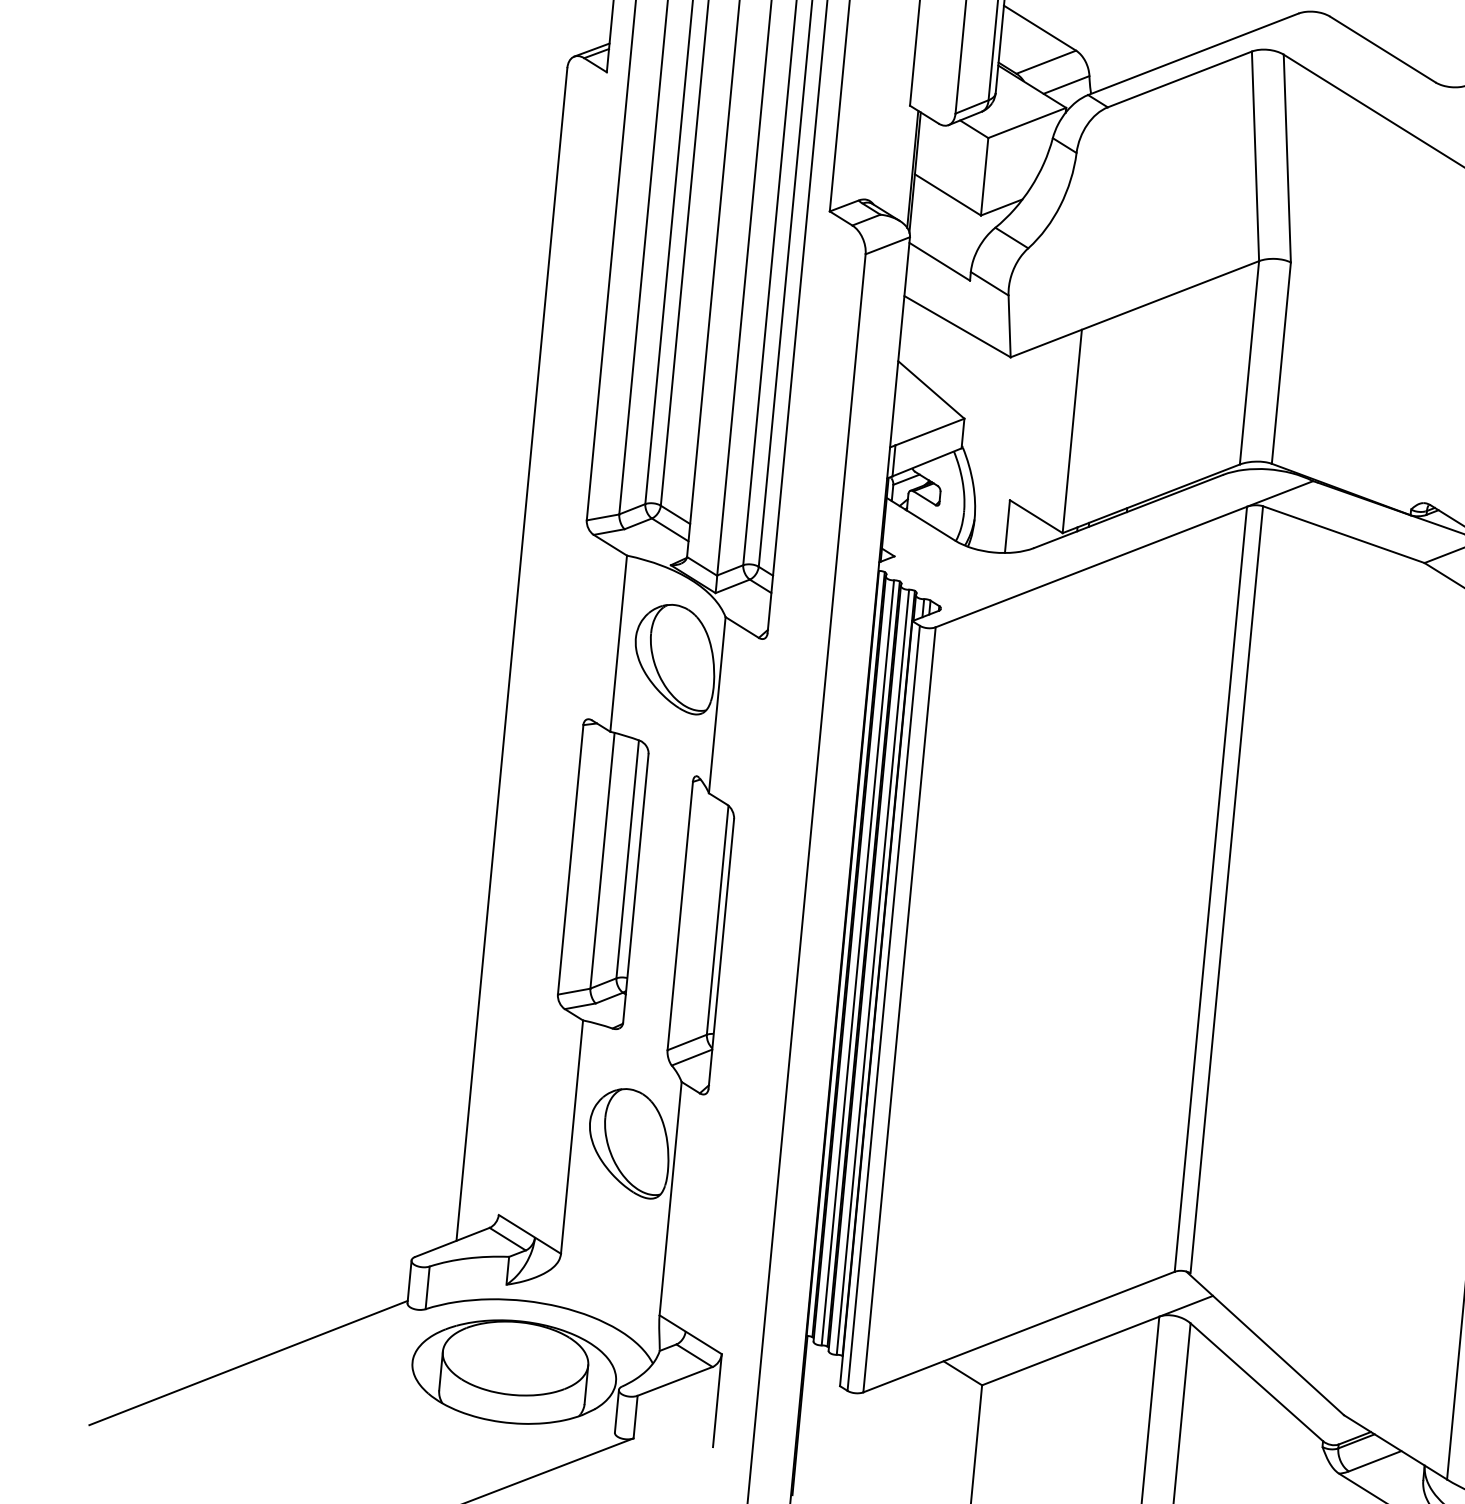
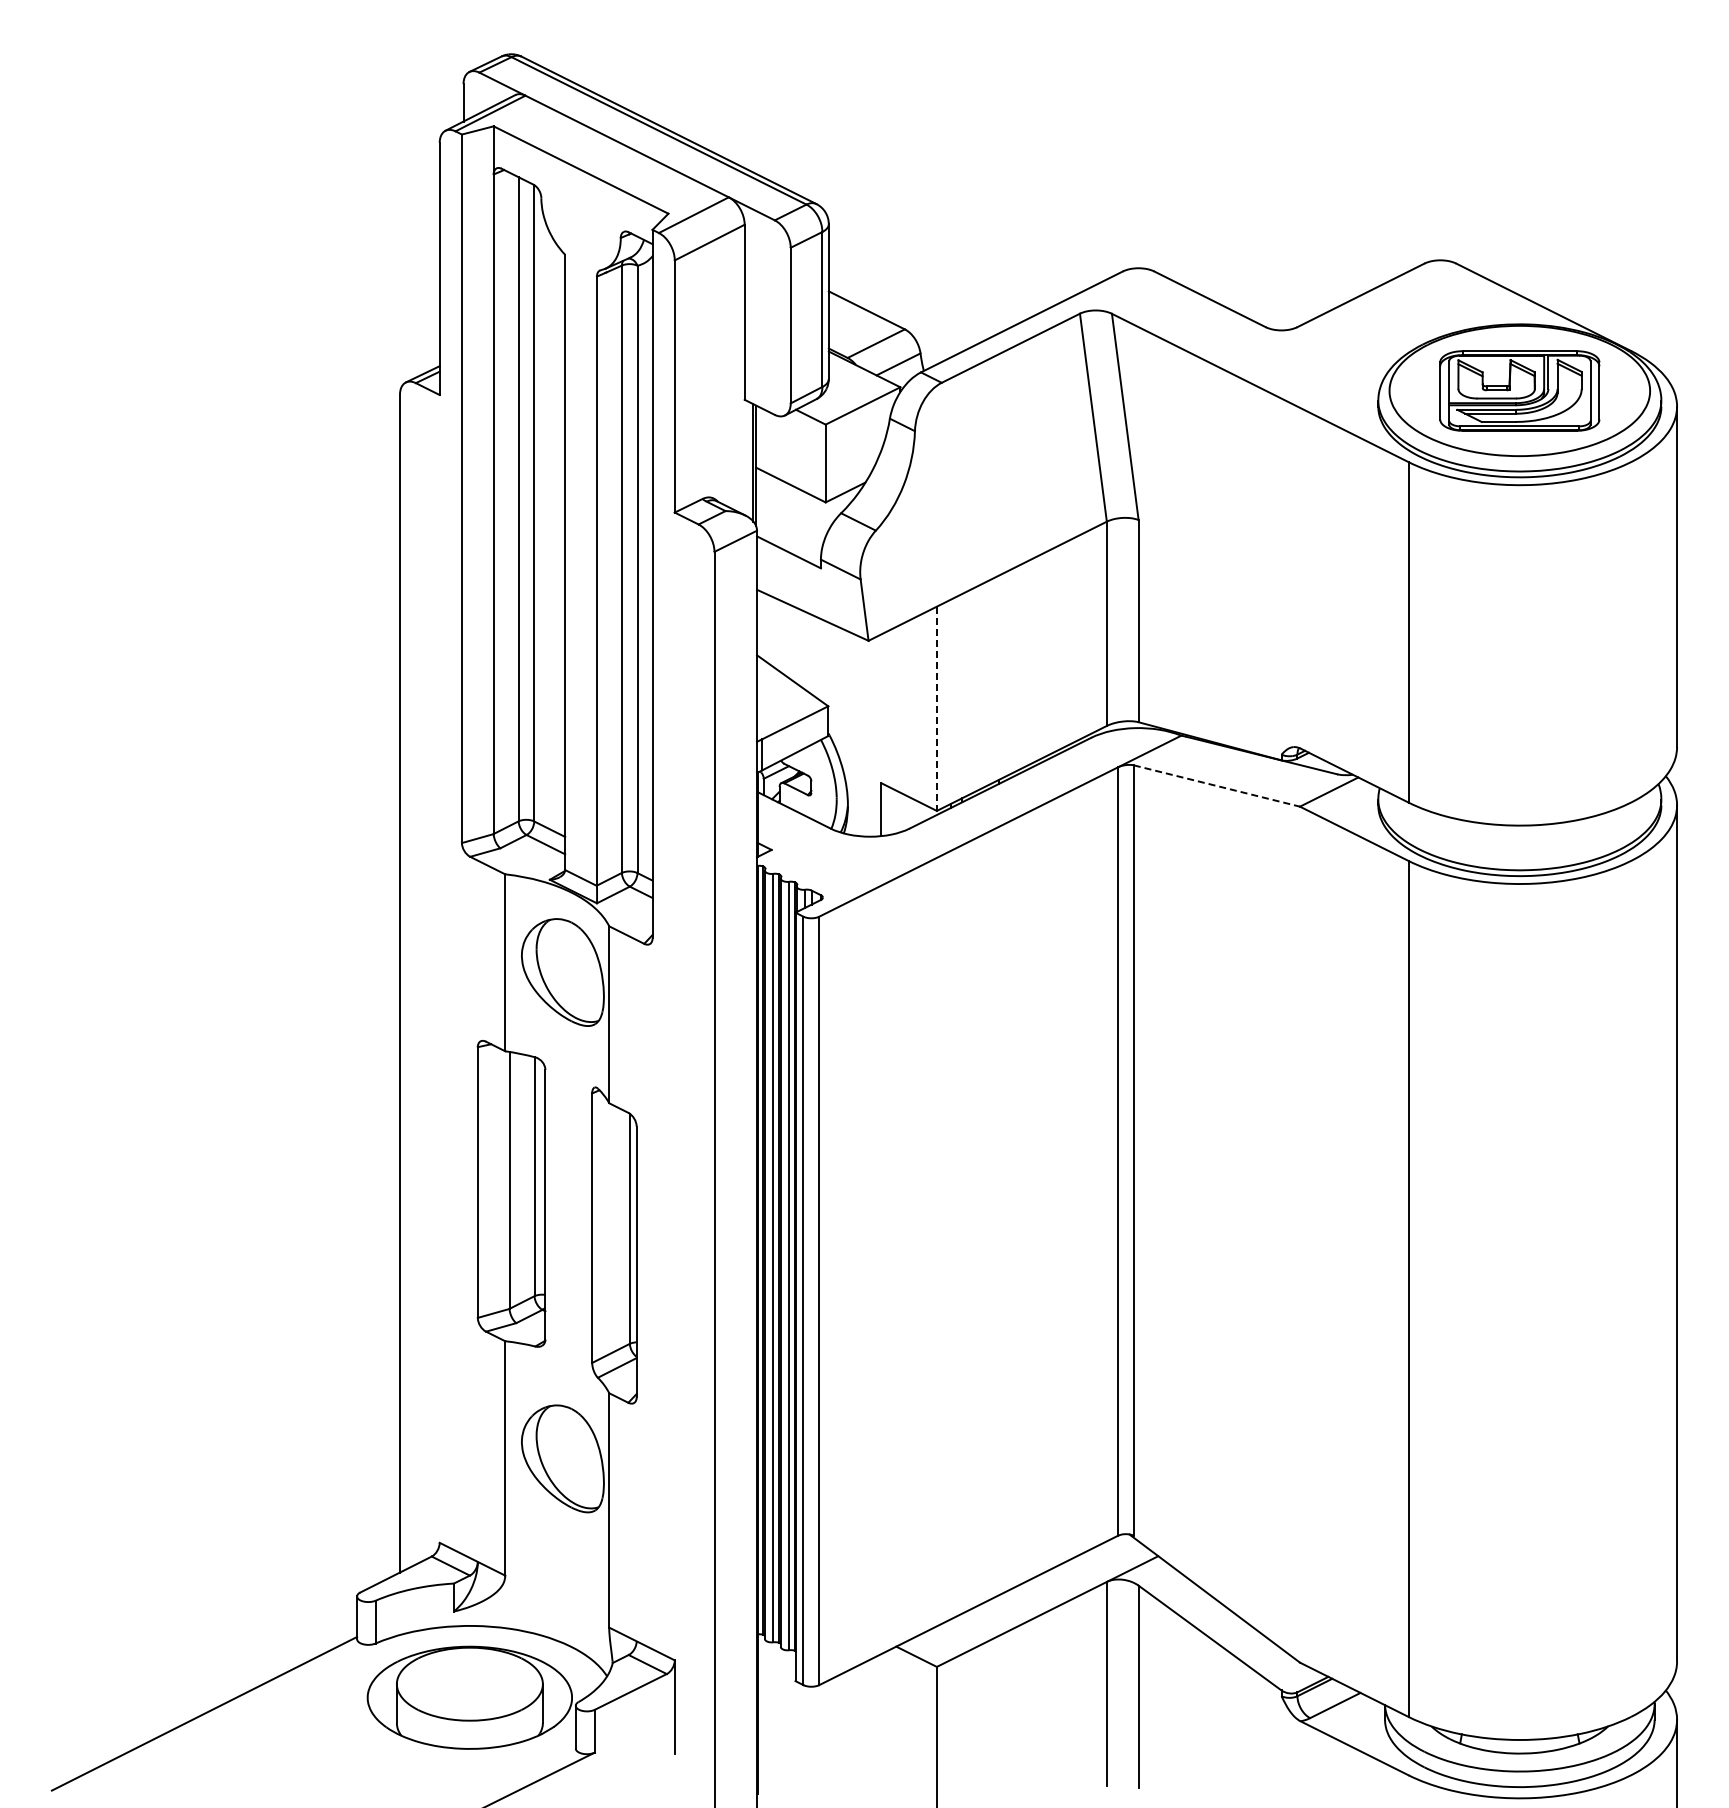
line: (1071, 432) -> (936, 709), solid -> dashed
line: (1343, 535) -> (1216, 786), solid -> dashed

